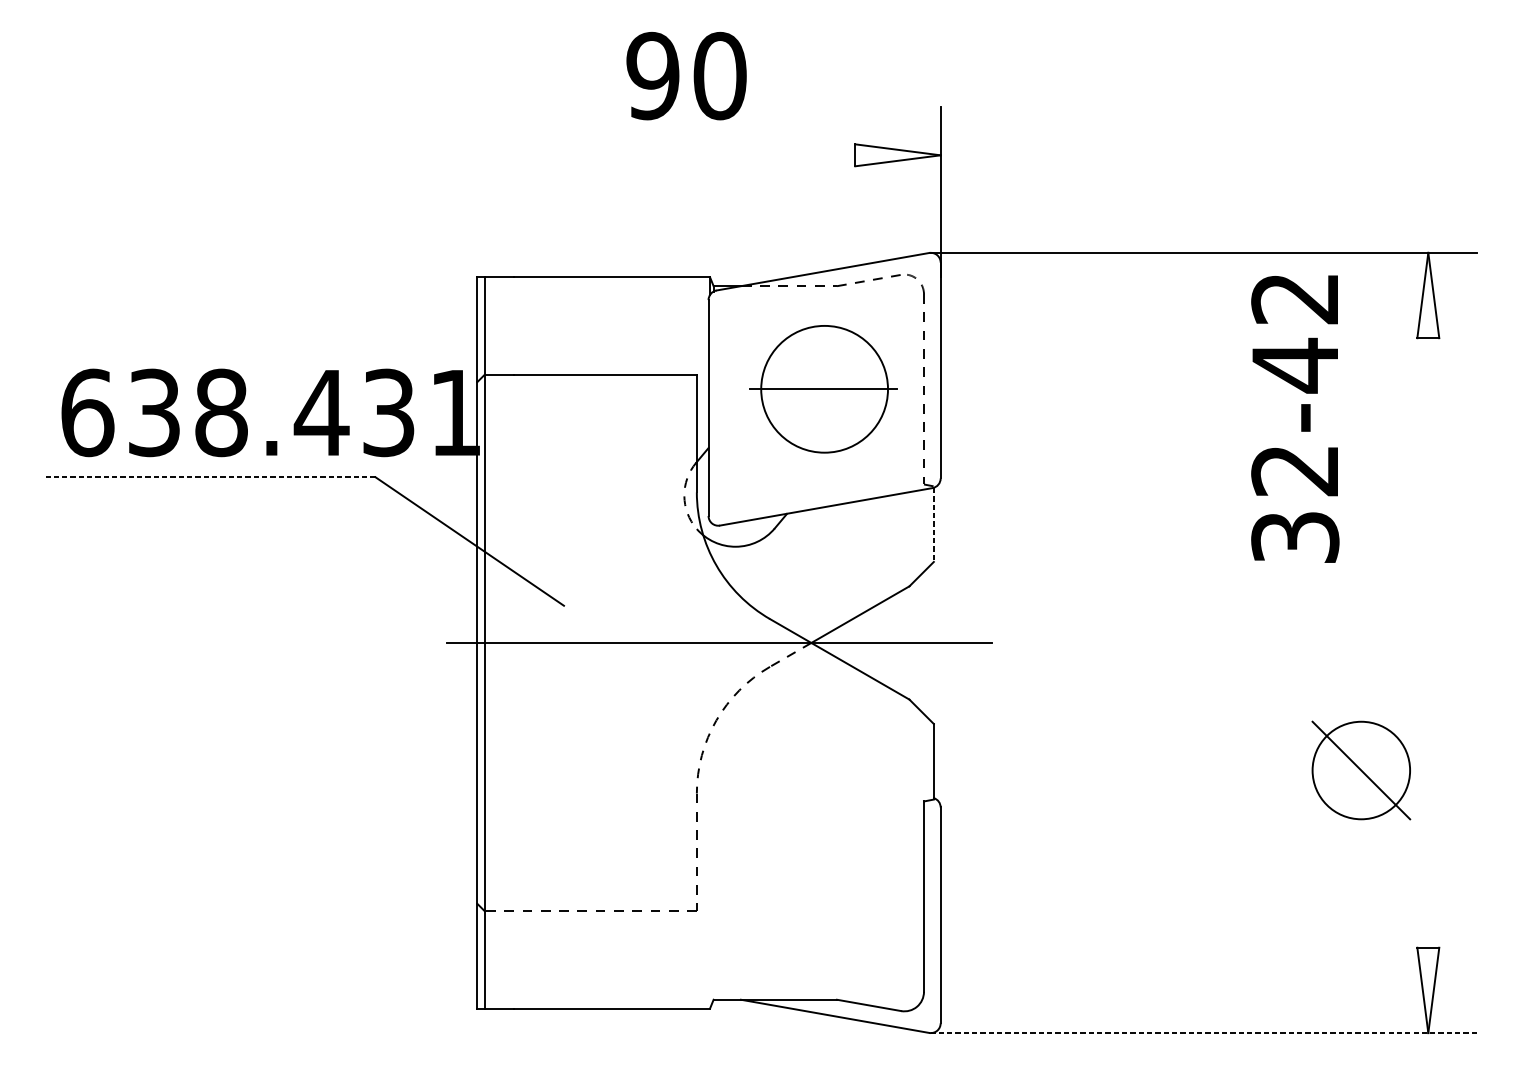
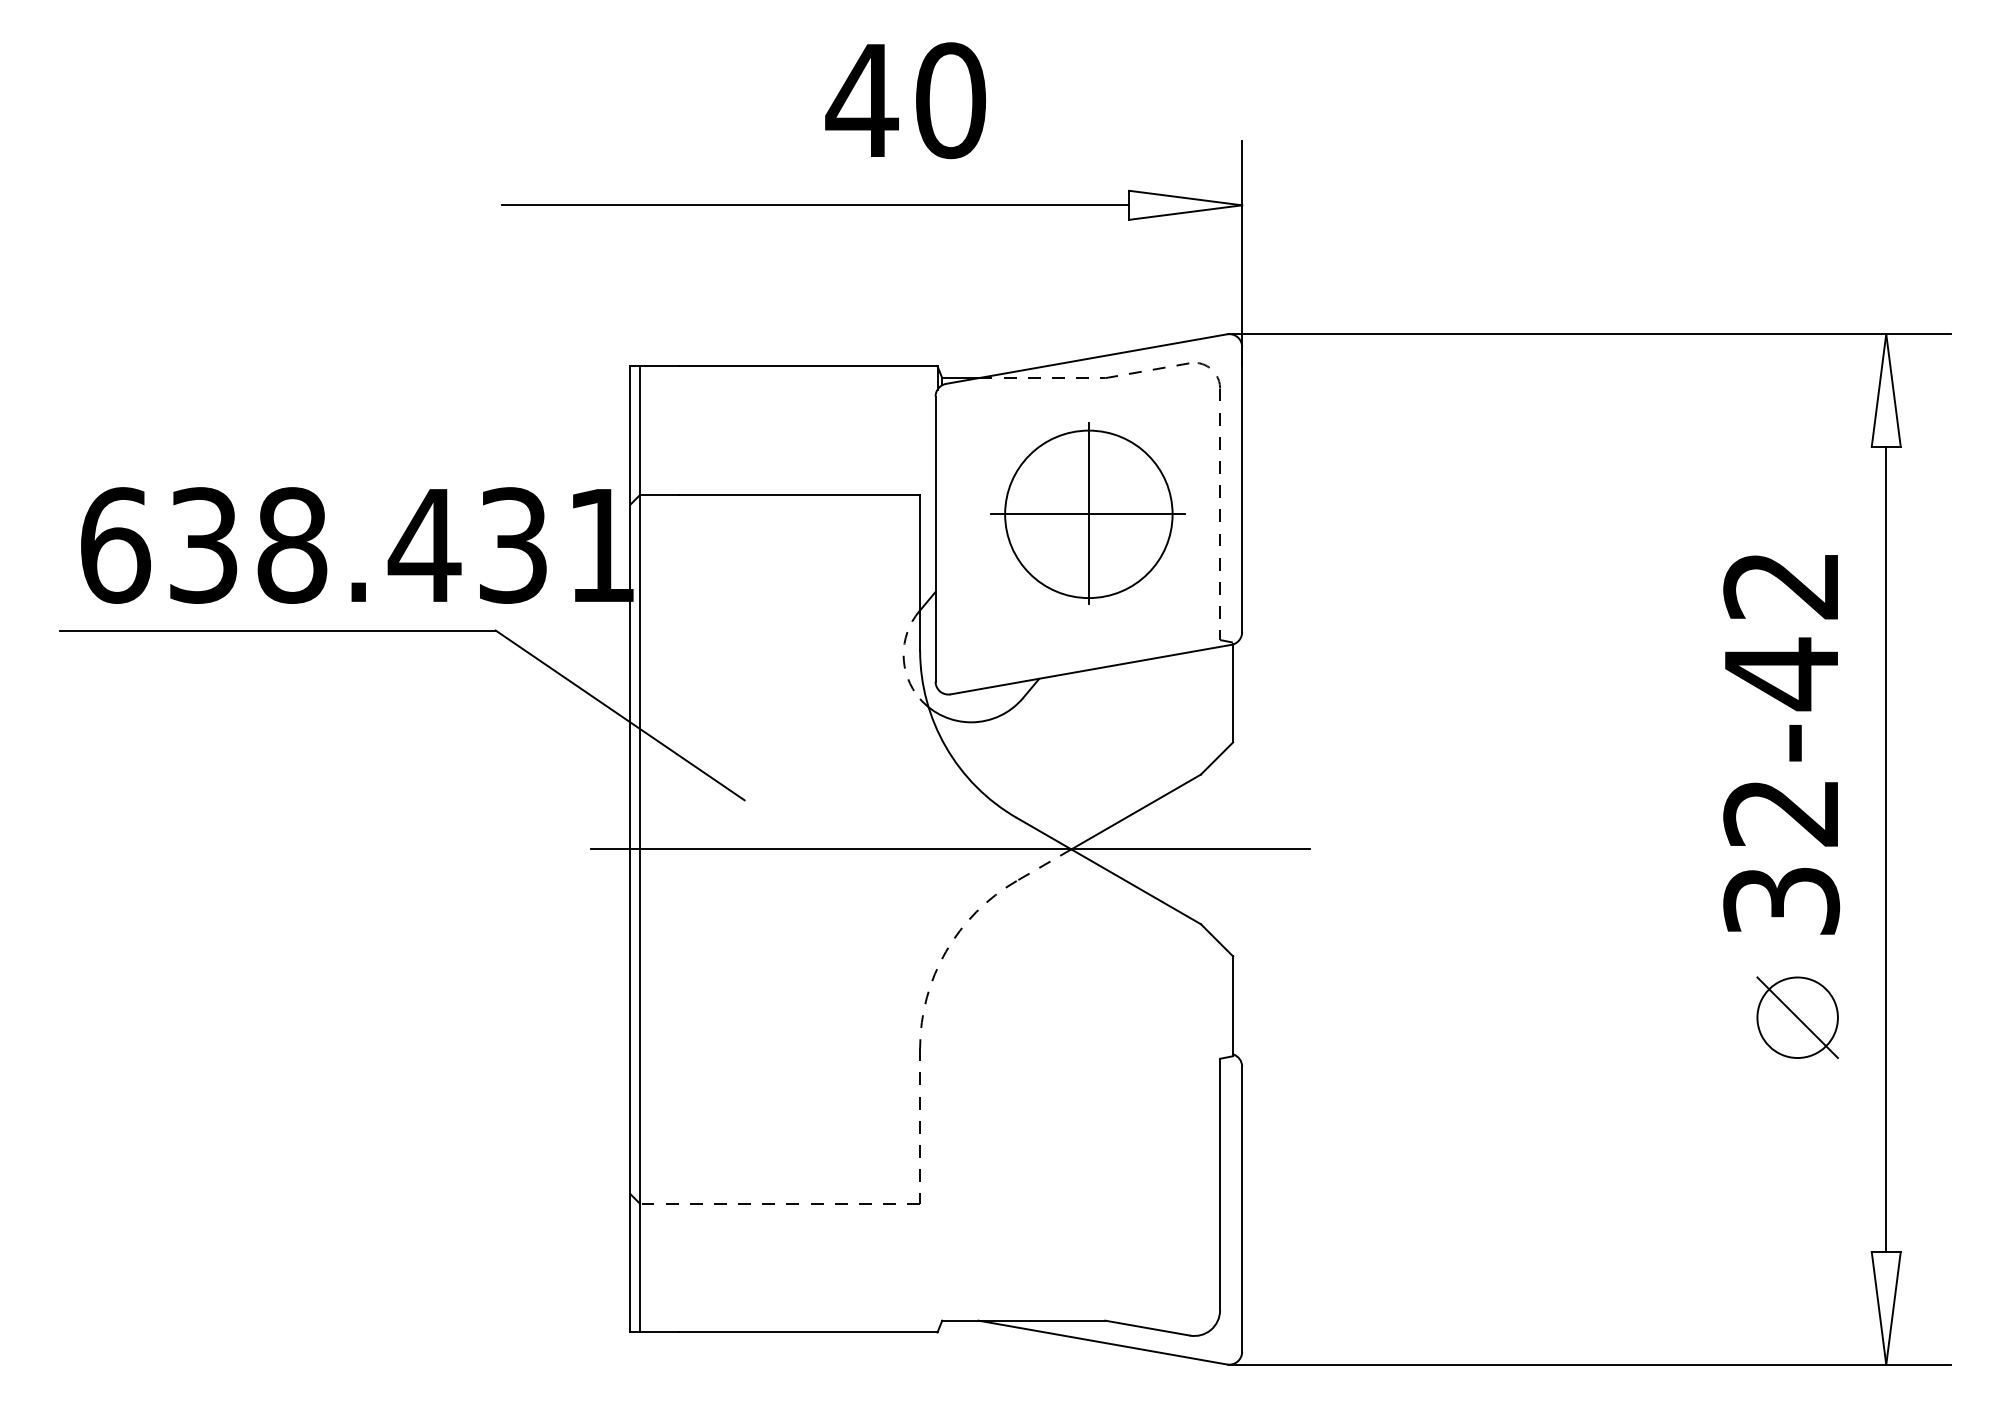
text: (652, 75) -> (861, 100), 90 -> 40
line: (617, 155) -> (815, 205), added
line: (824, 388) -> (1088, 513), added
text: (1295, 418) -> (1781, 744), moved
line: (211, 477) -> (278, 630), dashed -> solid
line: (934, 524) -> (1233, 693), dashed -> solid
line: (1428, 642) -> (1886, 848), added
part: (1361, 770) -> (1797, 1017), size x0.62
line: (1203, 1032) -> (1589, 1364), dashed -> solid

